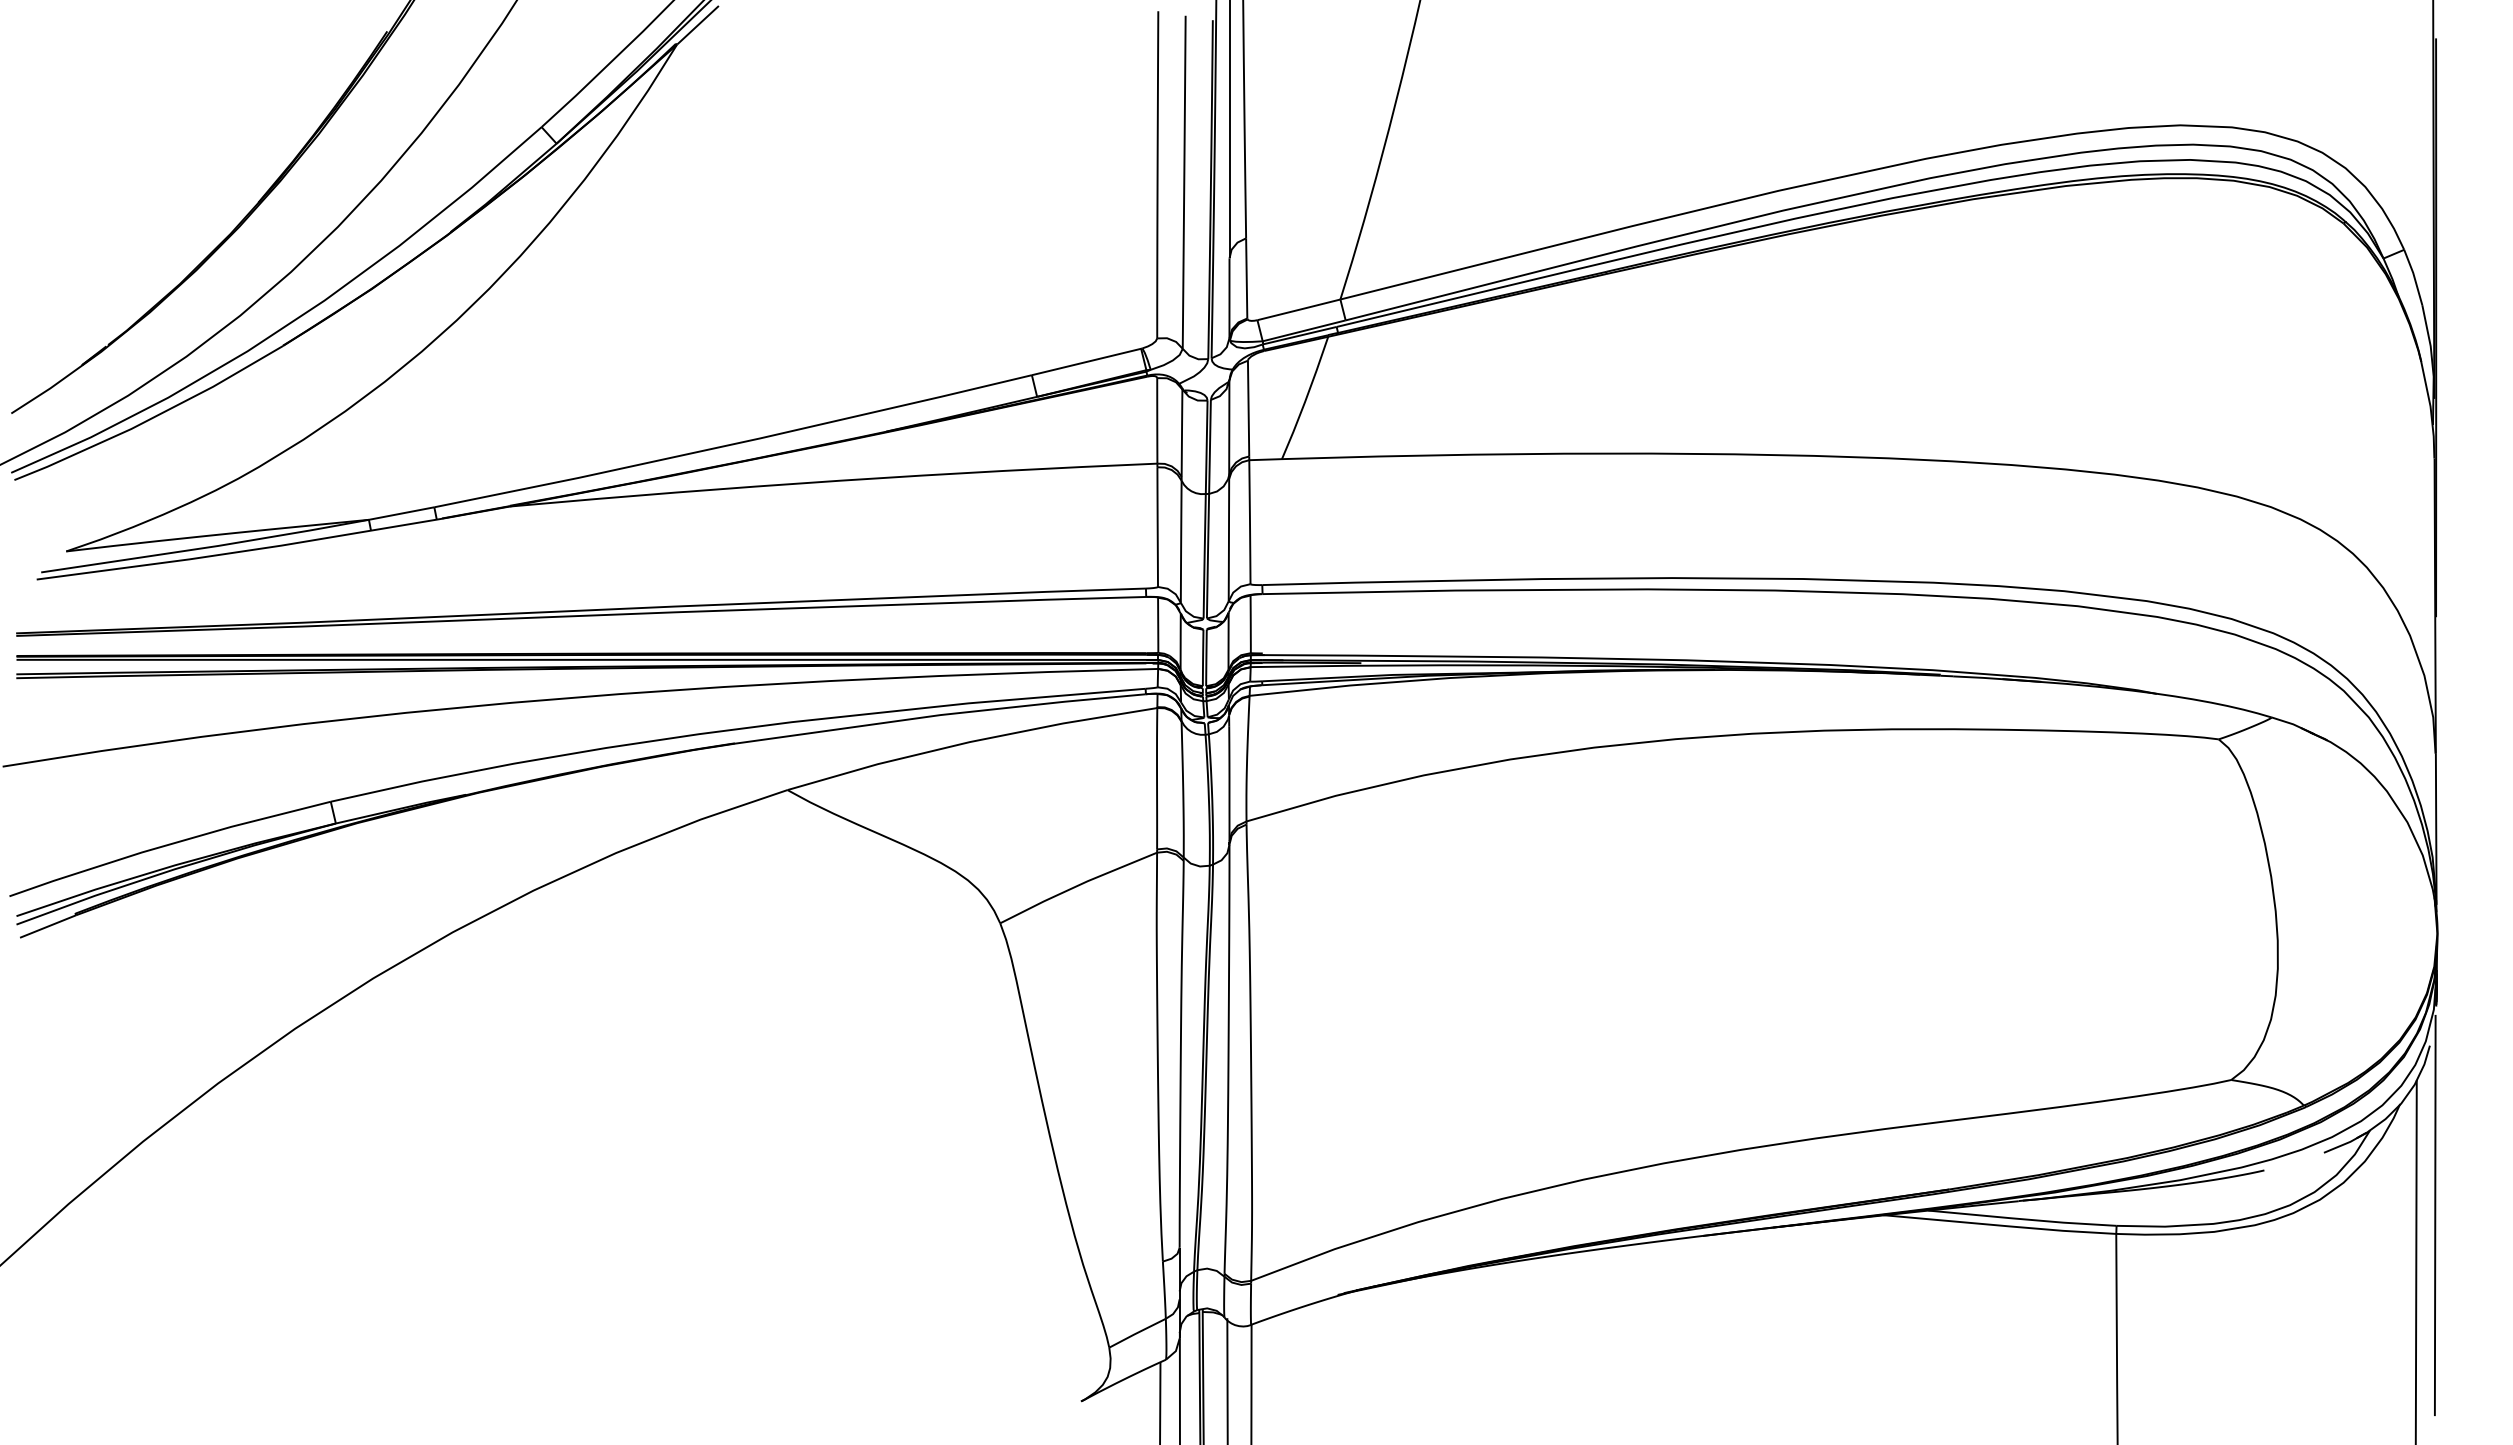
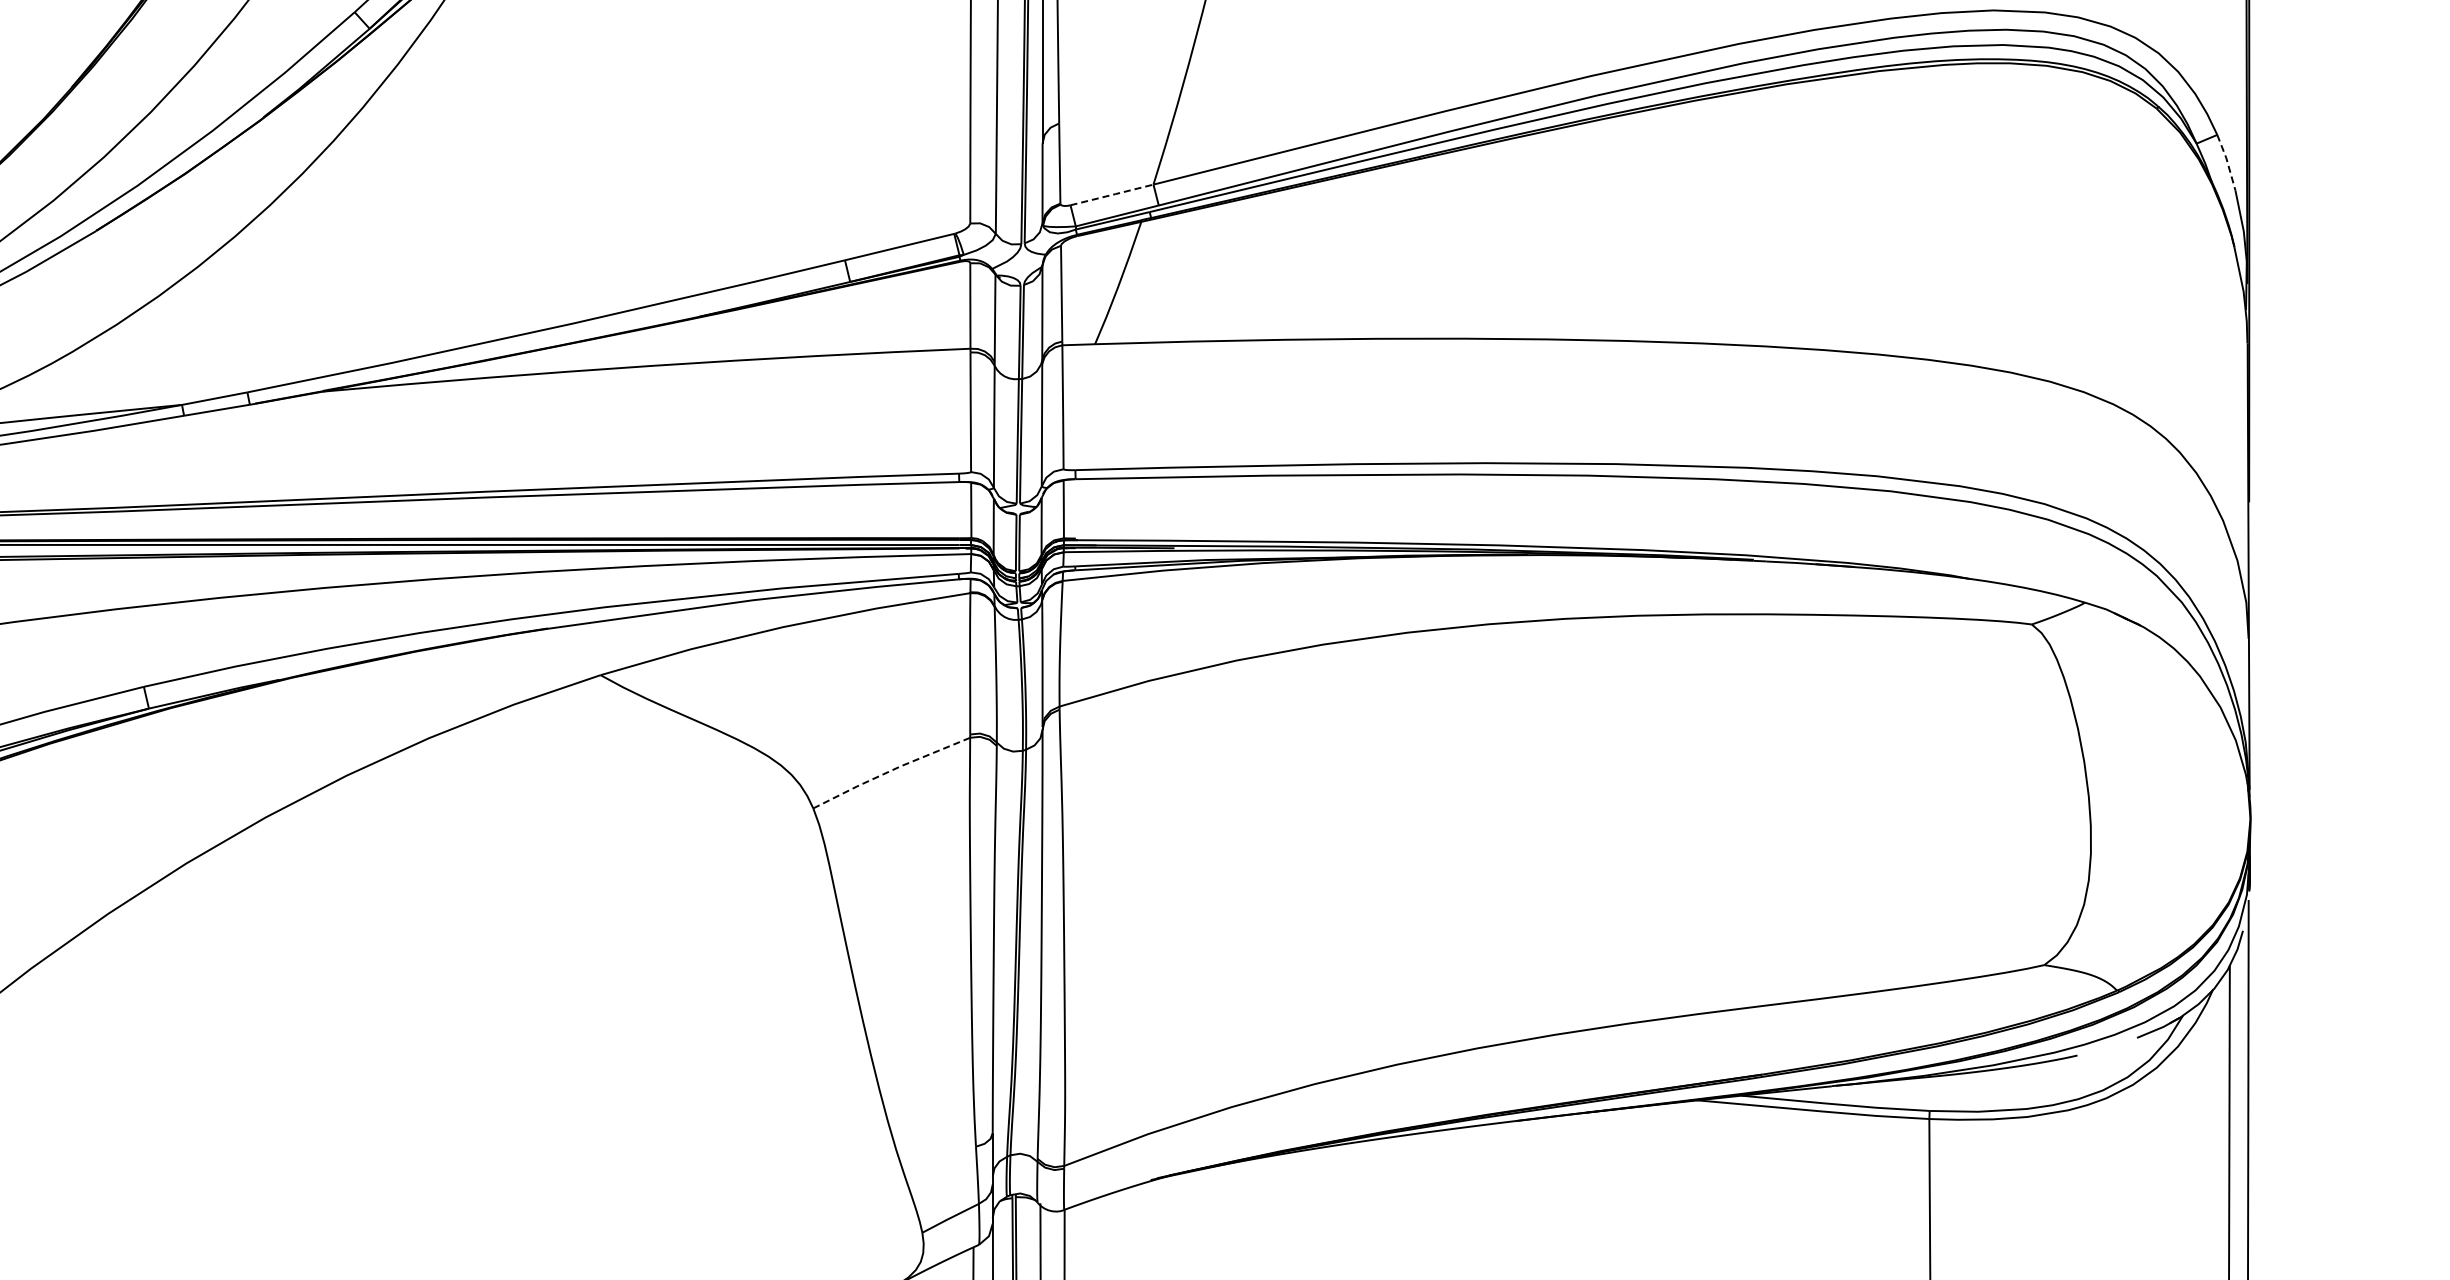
line: (2414, 276) -> (2227, 161), solid -> dashed
line: (1299, 309) -> (1112, 194), solid -> dashed
line: (1077, 885) -> (890, 770), solid -> dashed

